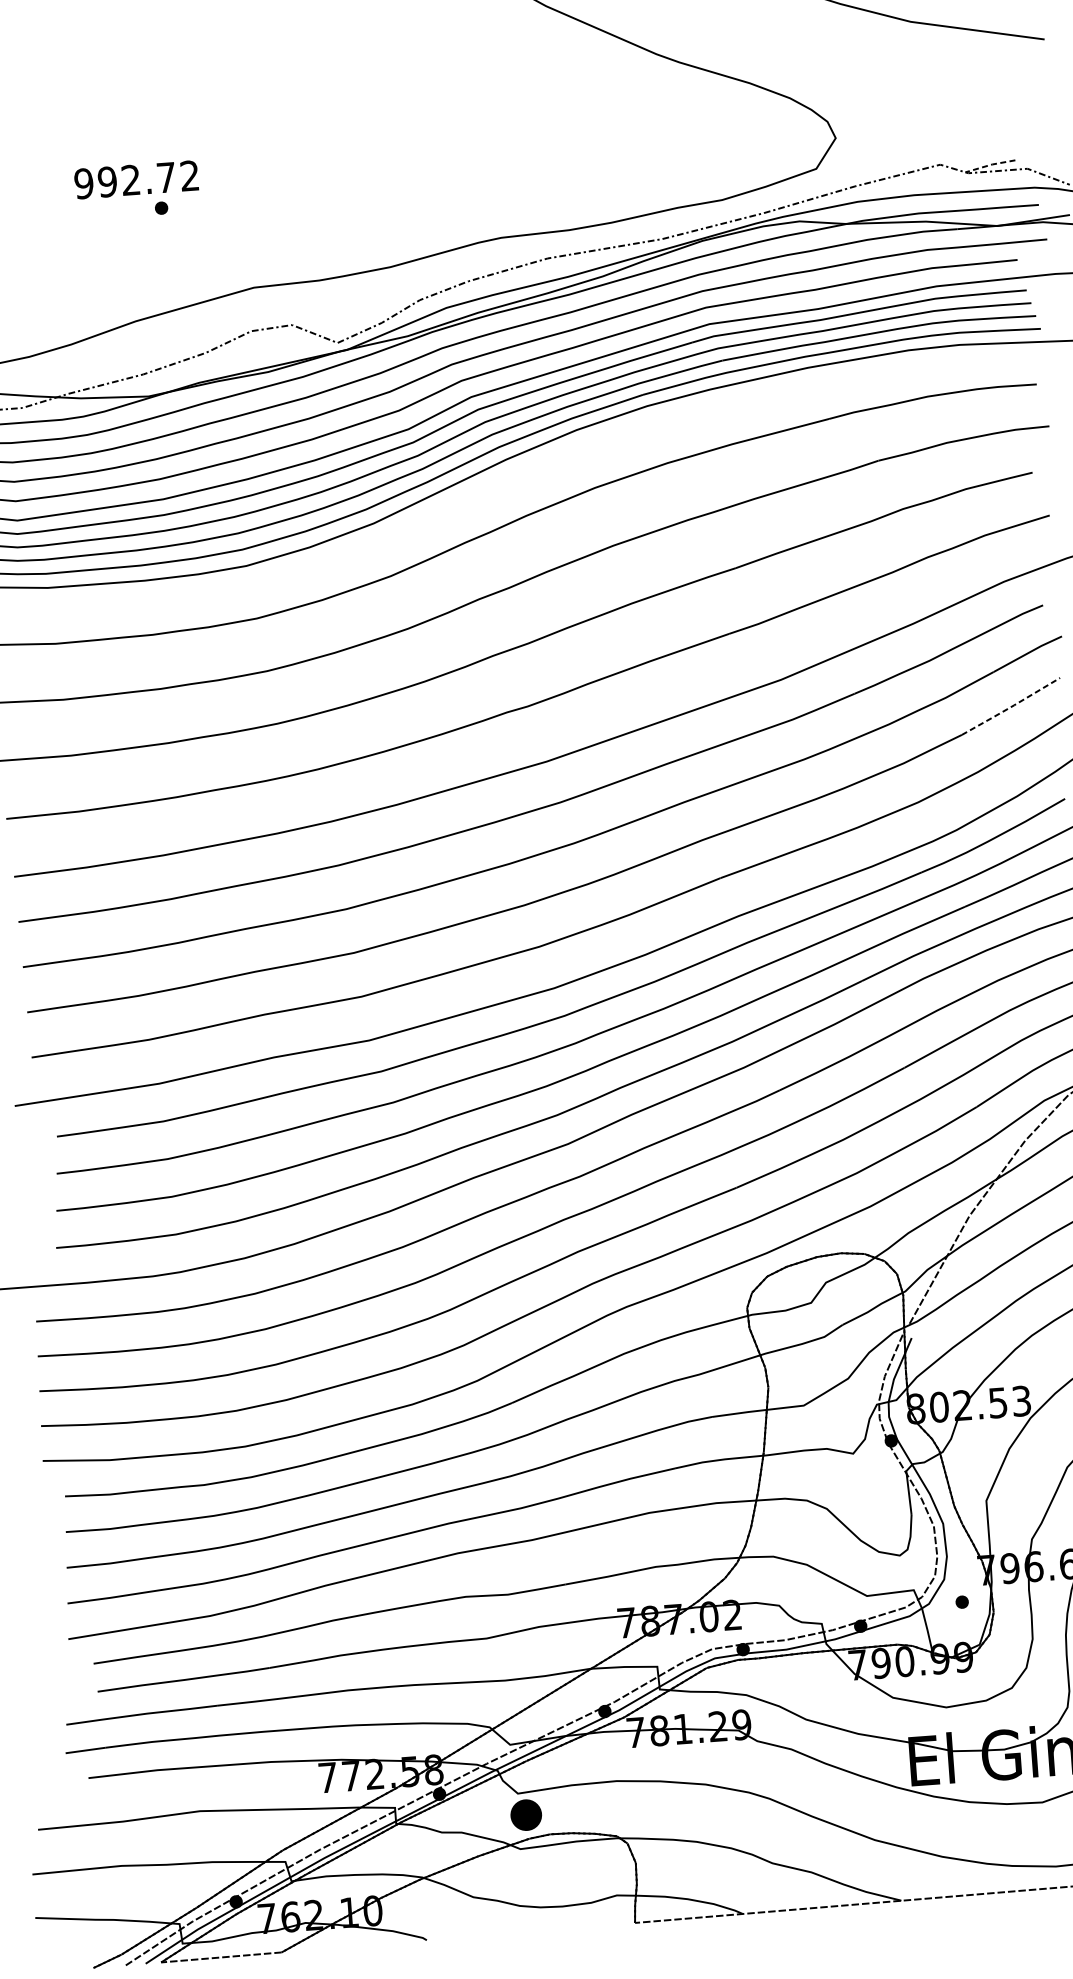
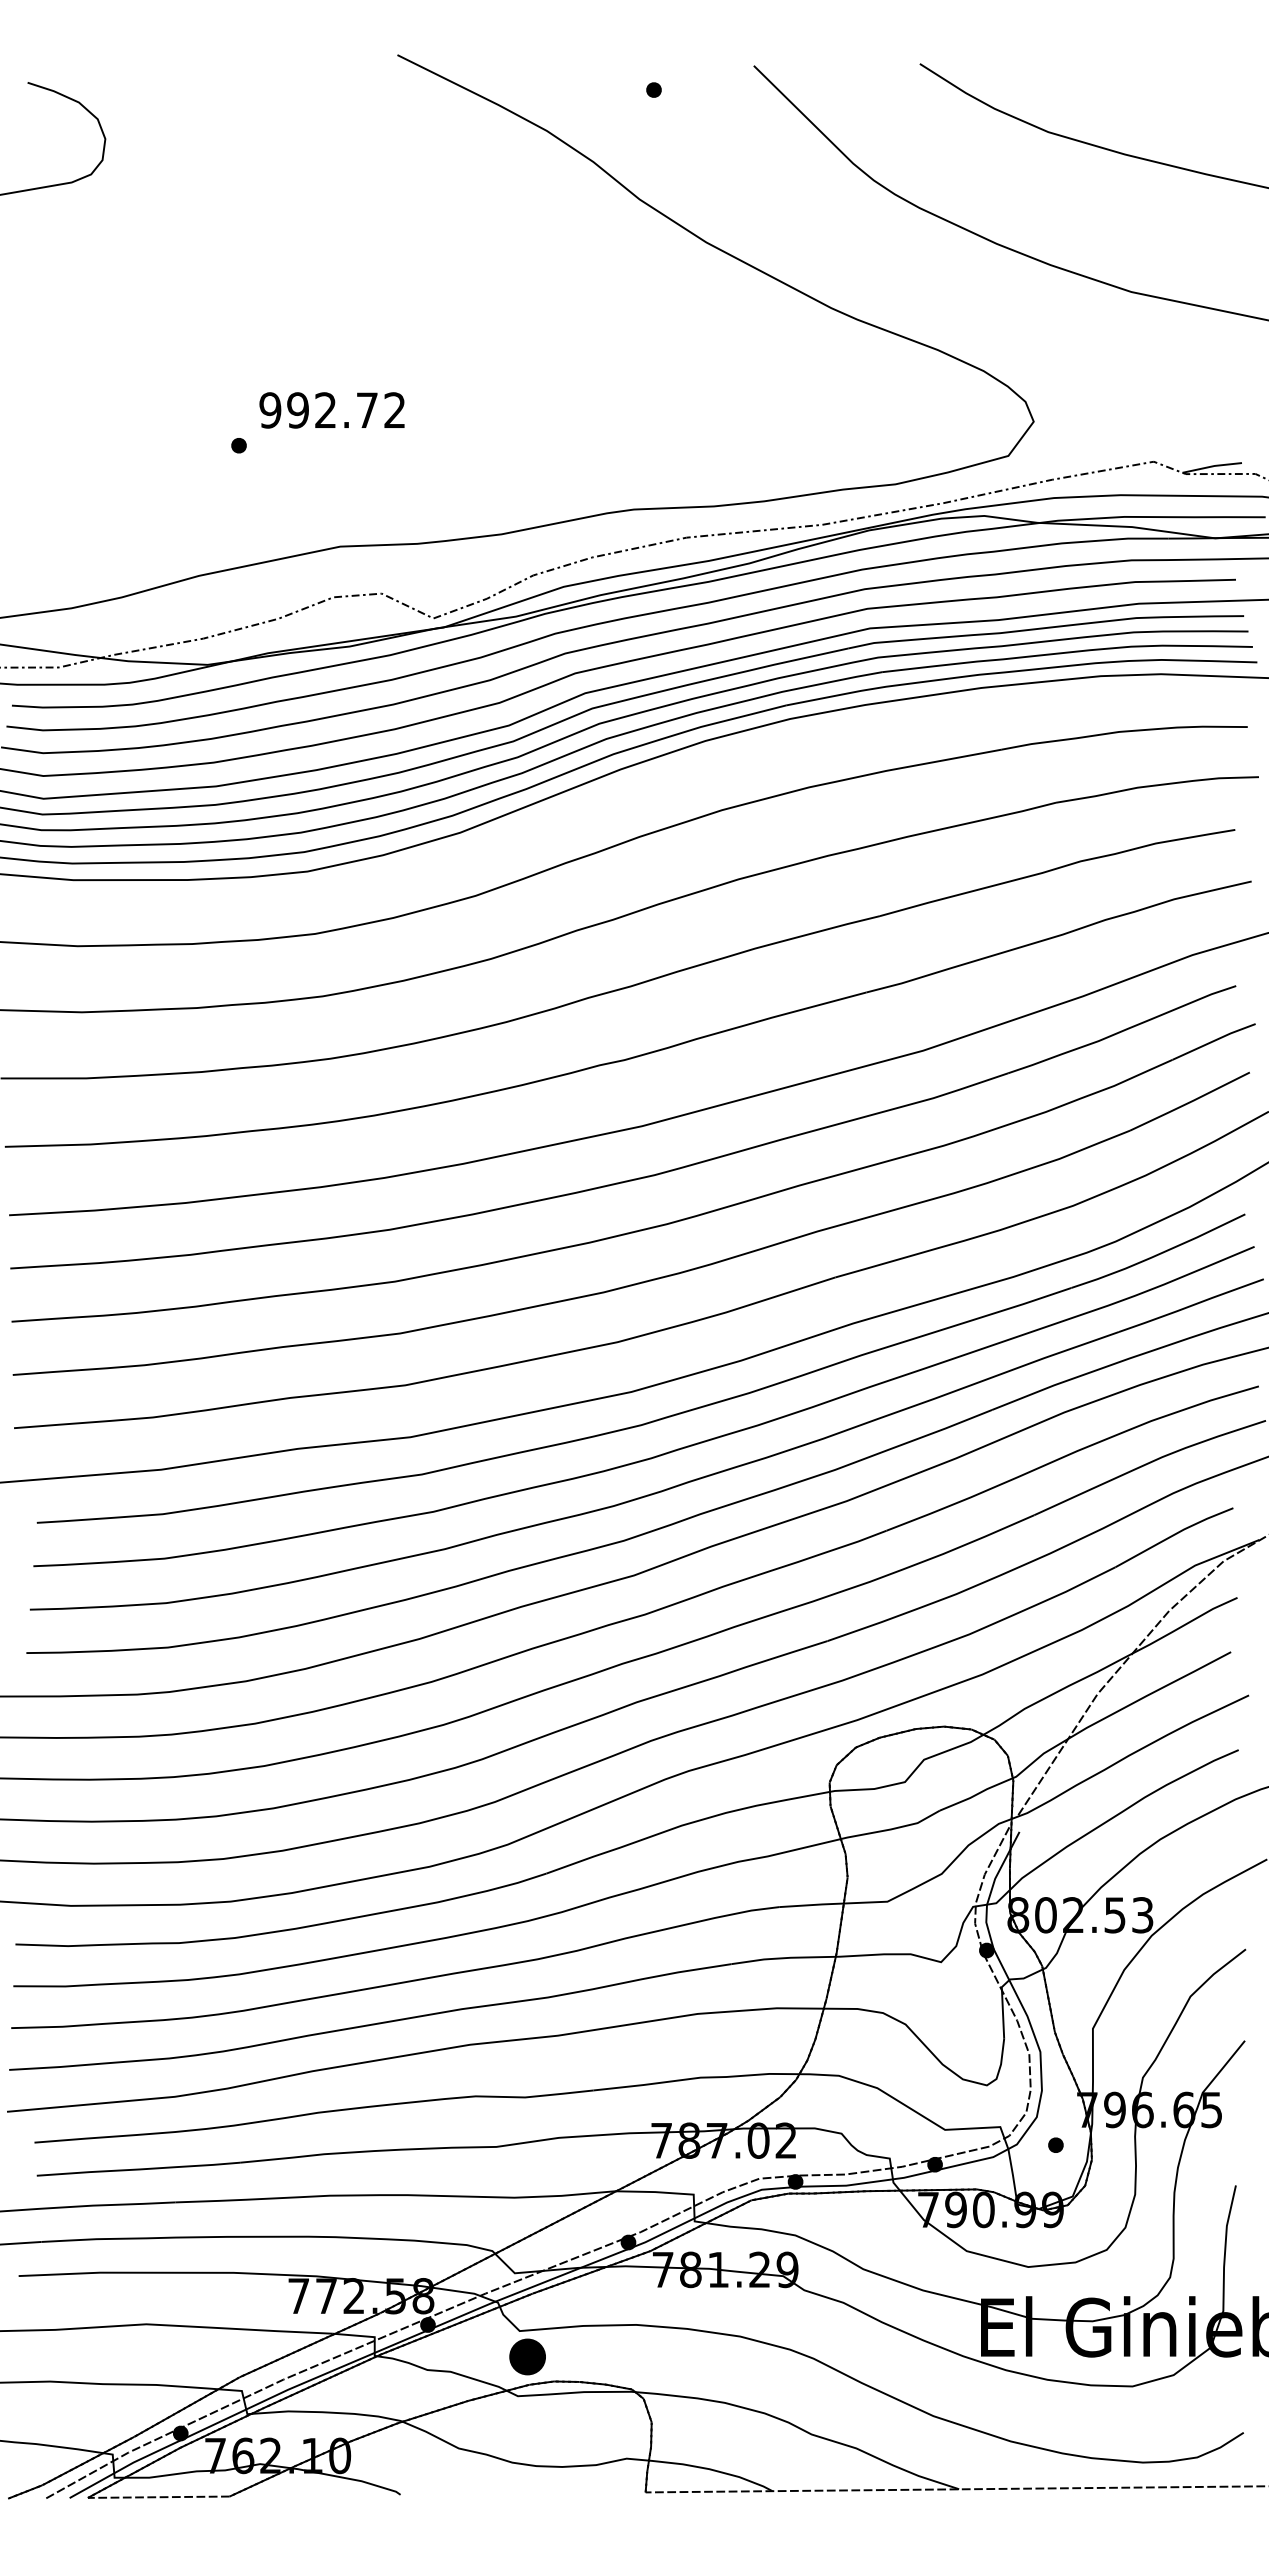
line: (990, 165) -> (1212, 466), dashed -> solid
text: (135, 179) -> (331, 410), moved
line: (1011, 707) -> (1190, 1102), dashed -> solid

